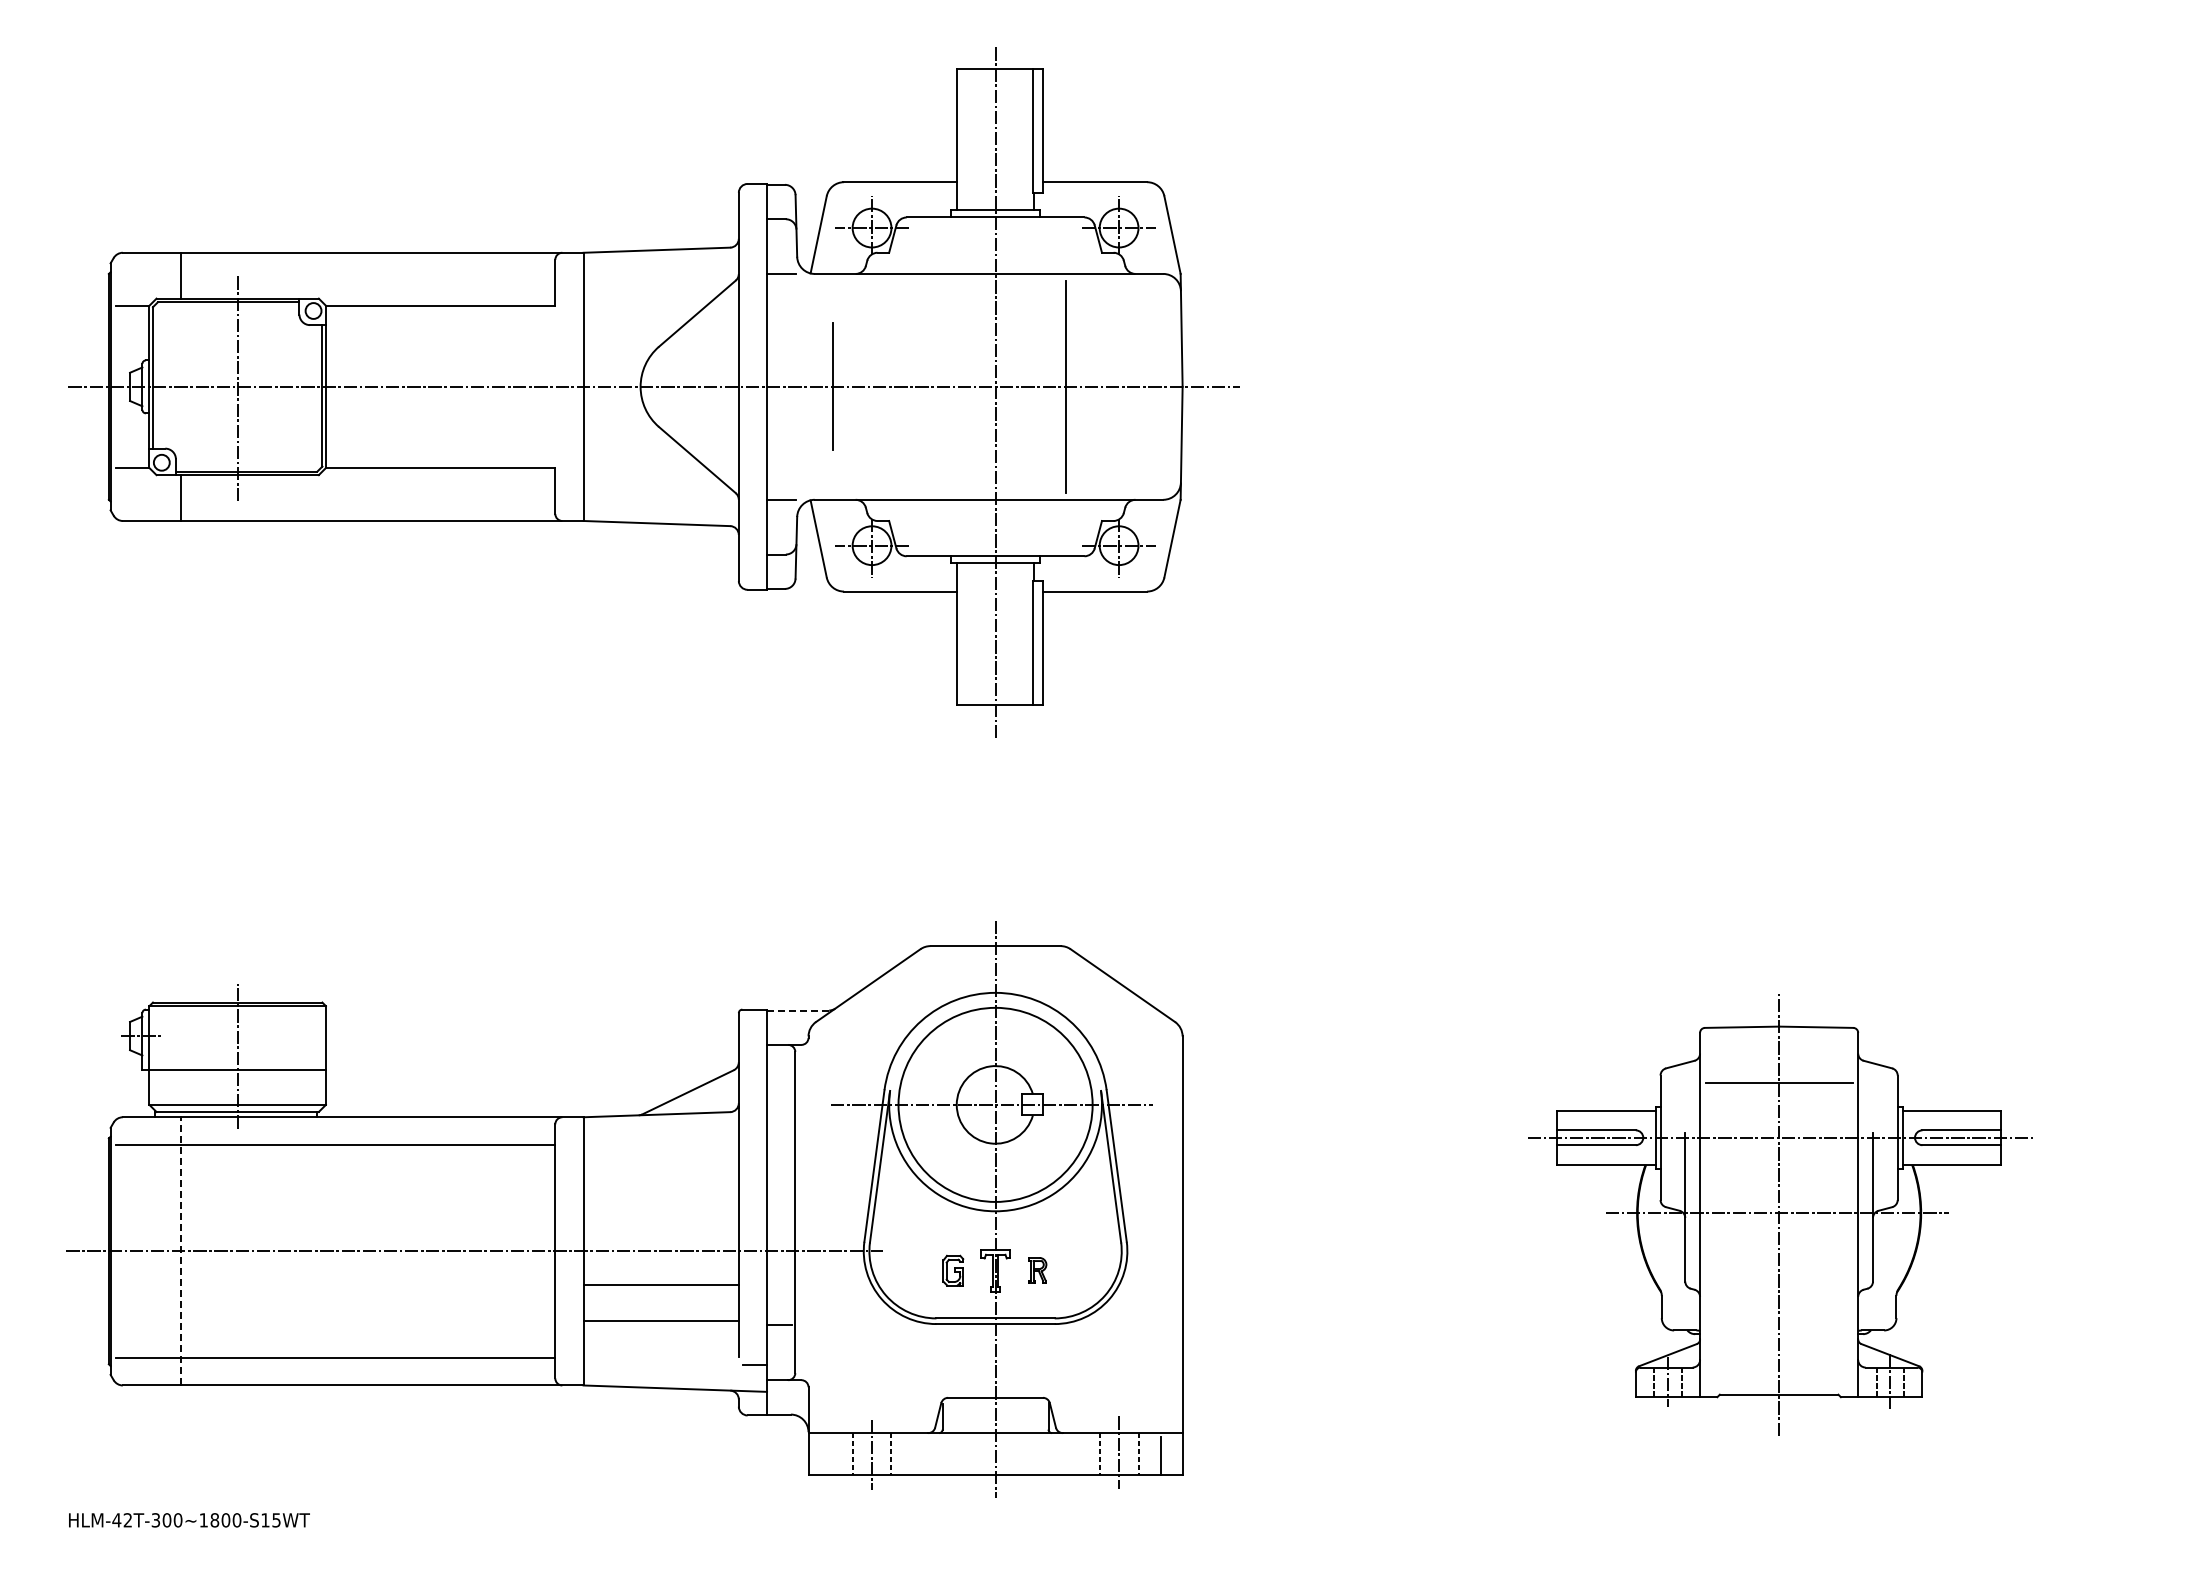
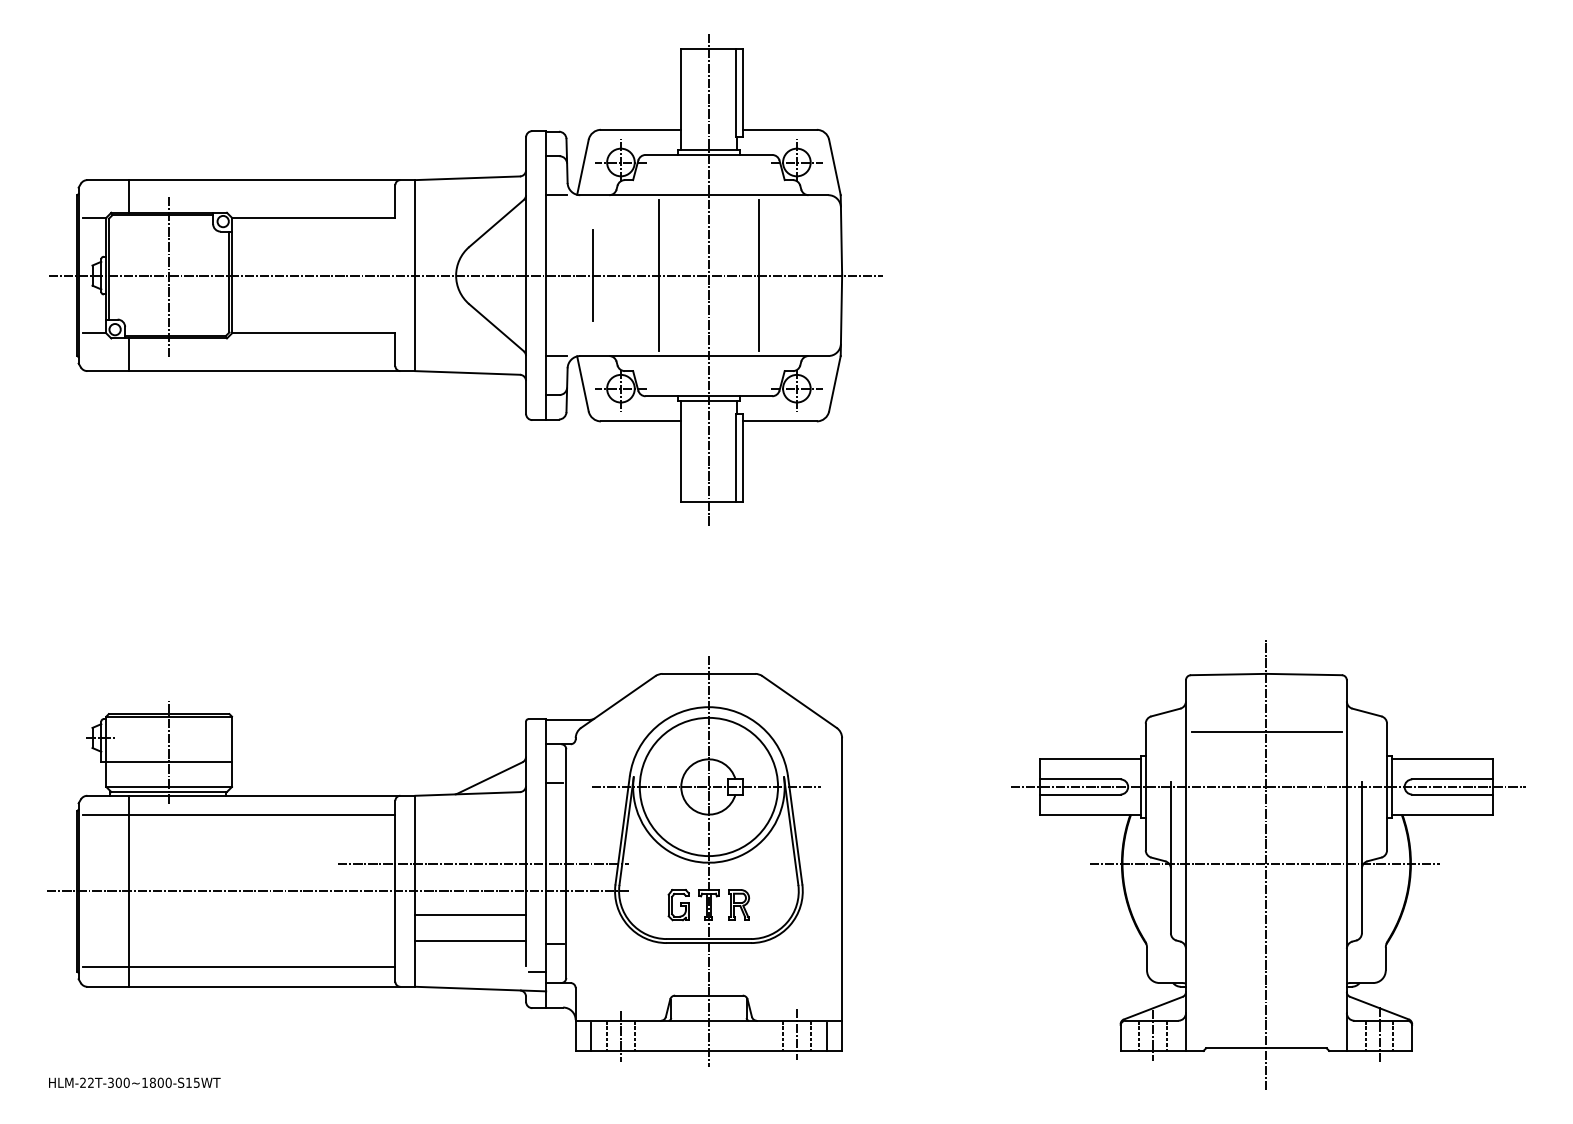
line: (924, 386) -> (658, 275), added
line: (798, 1010) -> (568, 719), dashed -> solid
line: (779, 1099) -> (555, 783), added
line: (678, 1212) -> (483, 863), added
part: (1780, 1214) -> (1267, 865), size x1.43
line: (181, 1250) -> (129, 890), dashed -> solid
part: (953, 1270) -> (678, 904), size x1.43
part: (1037, 1270) -> (738, 904), size x1.67
line: (829, 1455) -> (590, 1036), added
text: (116, 1520) -> (82, 1082), HLM-42T-300~1800-S15WT -> HLM-22T-300~1800-S15WT

